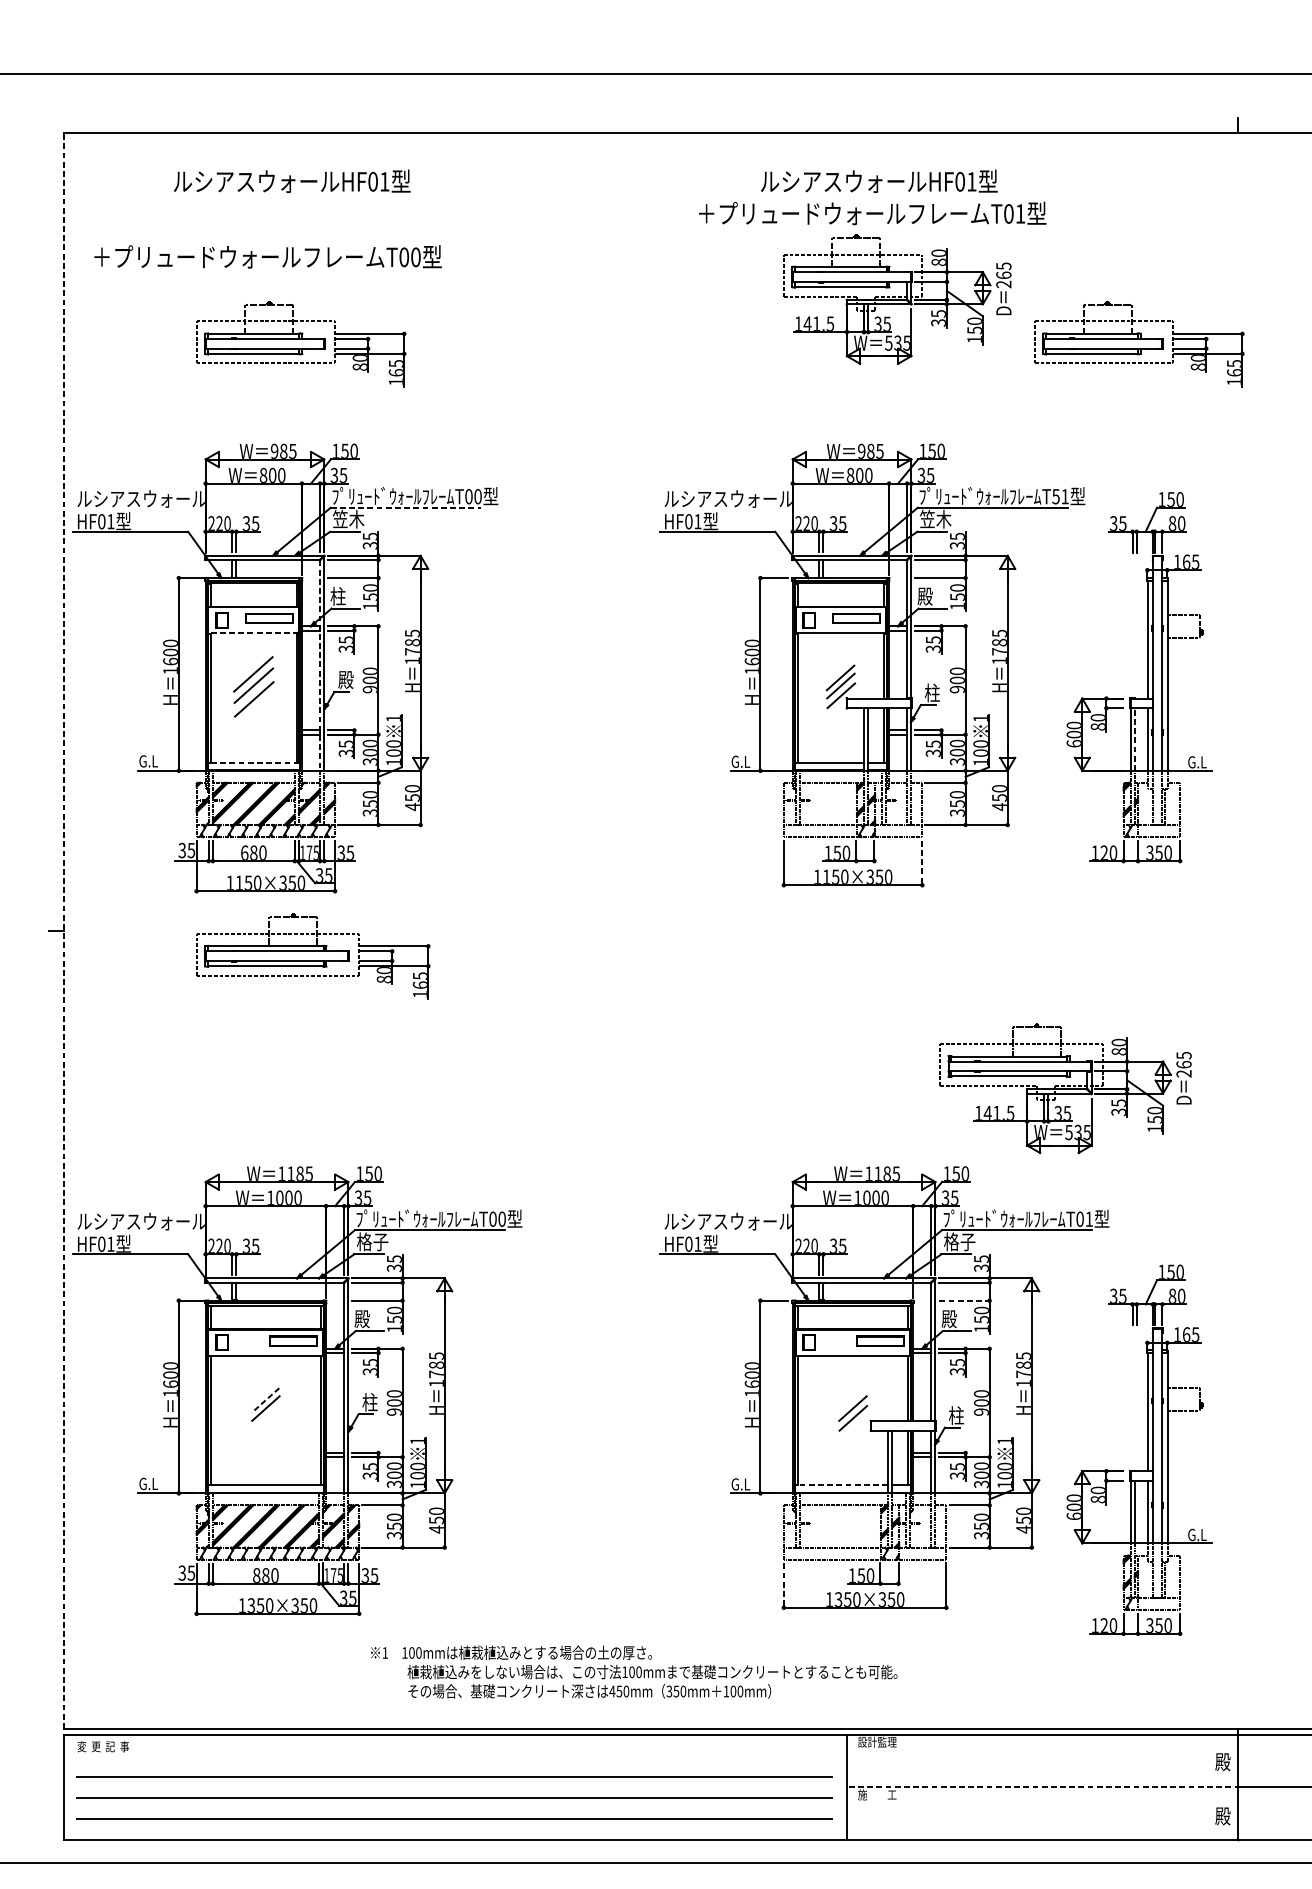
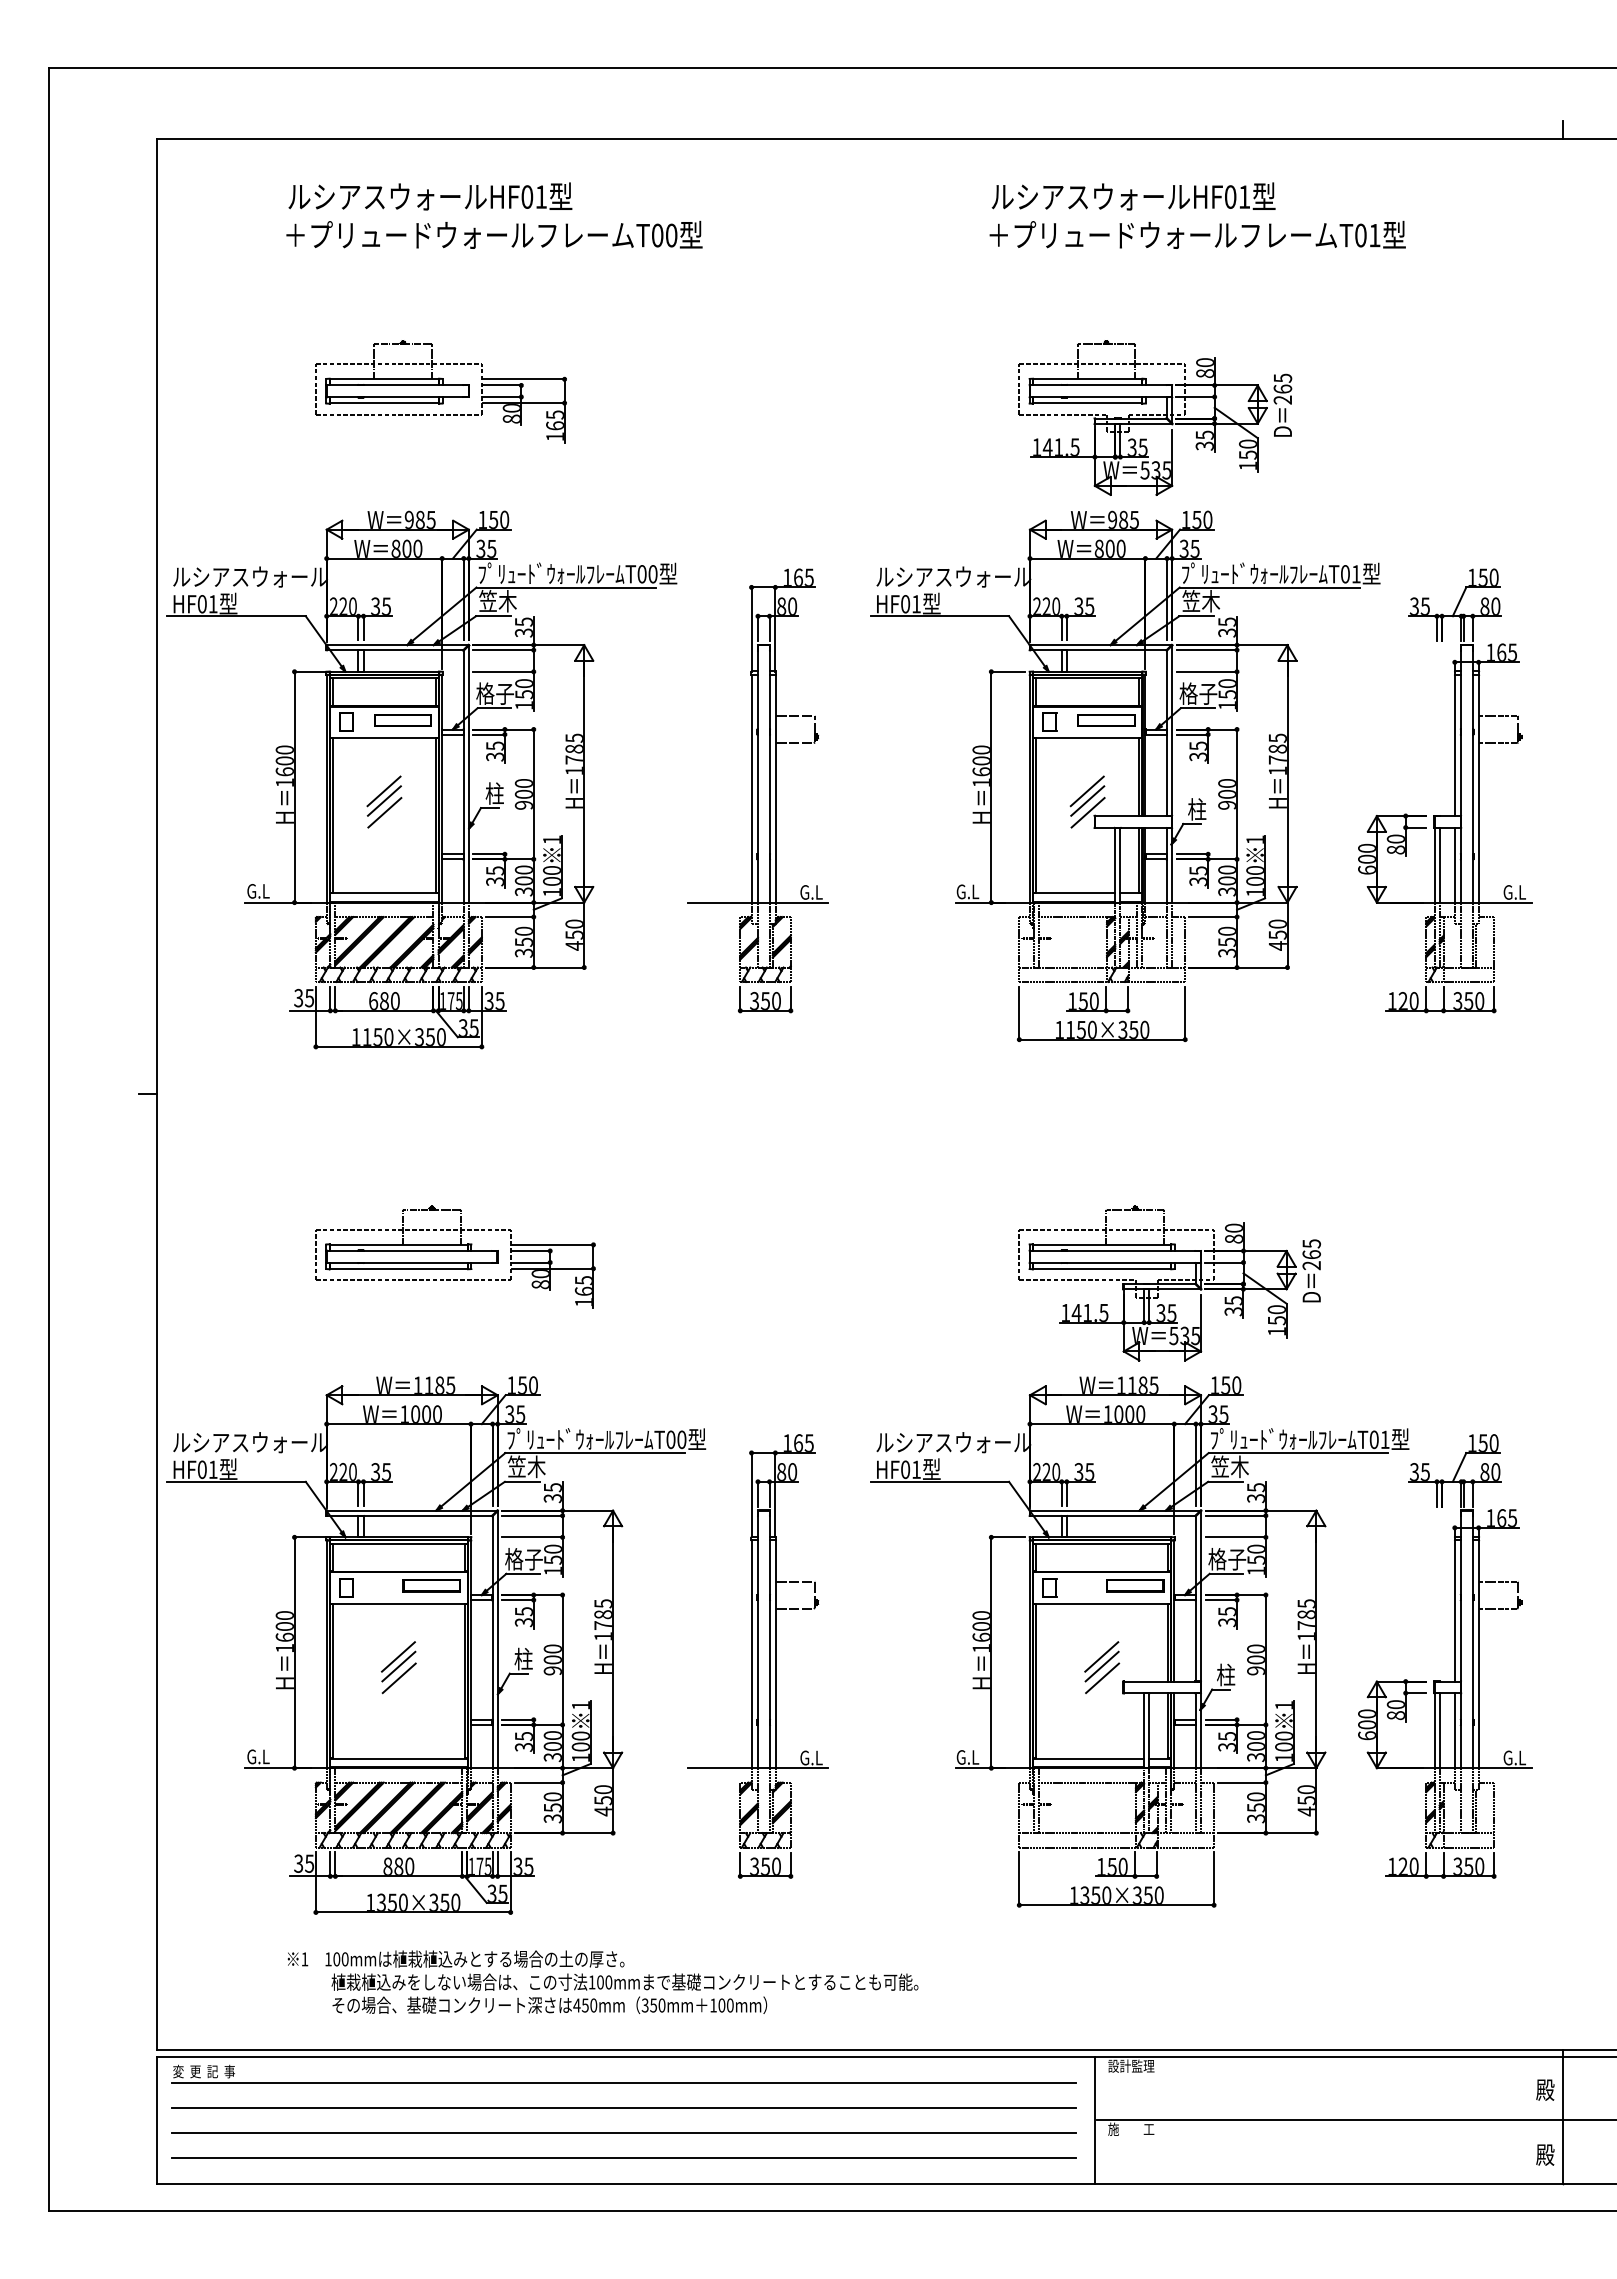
text: (872, 213) -> (1197, 234), moved
text: (268, 256) -> (494, 234), moved
part: (897, 299) -> (1155, 417), moved
part: (1138, 344) -> (1444, 391), removed
text: (1055, 496) -> (1344, 574), T51 -> T01
line: (405, 507) -> (566, 587), dashed -> solid
text: (346, 596) -> (495, 693), 柱 -> 格子
text: (933, 596) -> (1198, 693), 殿 -> 格子
line: (253, 633) -> (383, 738), dashed -> solid
line: (319, 665) -> (463, 776), dashed -> solid
part: (565, 677) -> (757, 790), added
text: (345, 679) -> (494, 793), 殿 -> 柱
part: (253, 686) -> (384, 801), size x0.71
line: (1134, 738) -> (1439, 864), dashed -> solid
line: (253, 762) -> (384, 892), dashed -> solid
line: (922, 863) -> (1185, 1013), dashed -> solid
line: (63, 930) -> (156, 1094), dashed -> solid
part: (313, 956) -> (455, 1256), moved
part: (1065, 1088) -> (1169, 1283), moved
text: (372, 1241) -> (526, 1466), 格子 -> 笠木
text: (959, 1241) -> (1229, 1466), 格子 -> 笠木
line: (965, 1300) -> (1236, 1537), dashed -> solid
text: (369, 1319) -> (523, 1559), 殿 -> 格子
text: (957, 1319) -> (1227, 1559), 殿 -> 格子
line: (265, 1400) -> (398, 1657), dashed -> solid
part: (565, 1400) -> (757, 1656), added
line: (852, 1400) -> (1101, 1656), added
line: (265, 1418) -> (398, 1678), added
part: (1147, 1450) -> (1454, 1656), moved
line: (841, 1485) -> (1088, 1758), dashed -> solid
line: (783, 1585) -> (1019, 1878), dashed -> solid
text: (633, 1671) -> (602, 1981), moved
line: (454, 1755) -> (624, 2082), added
line: (1043, 1787) -> (1330, 2120), dashed -> solid

